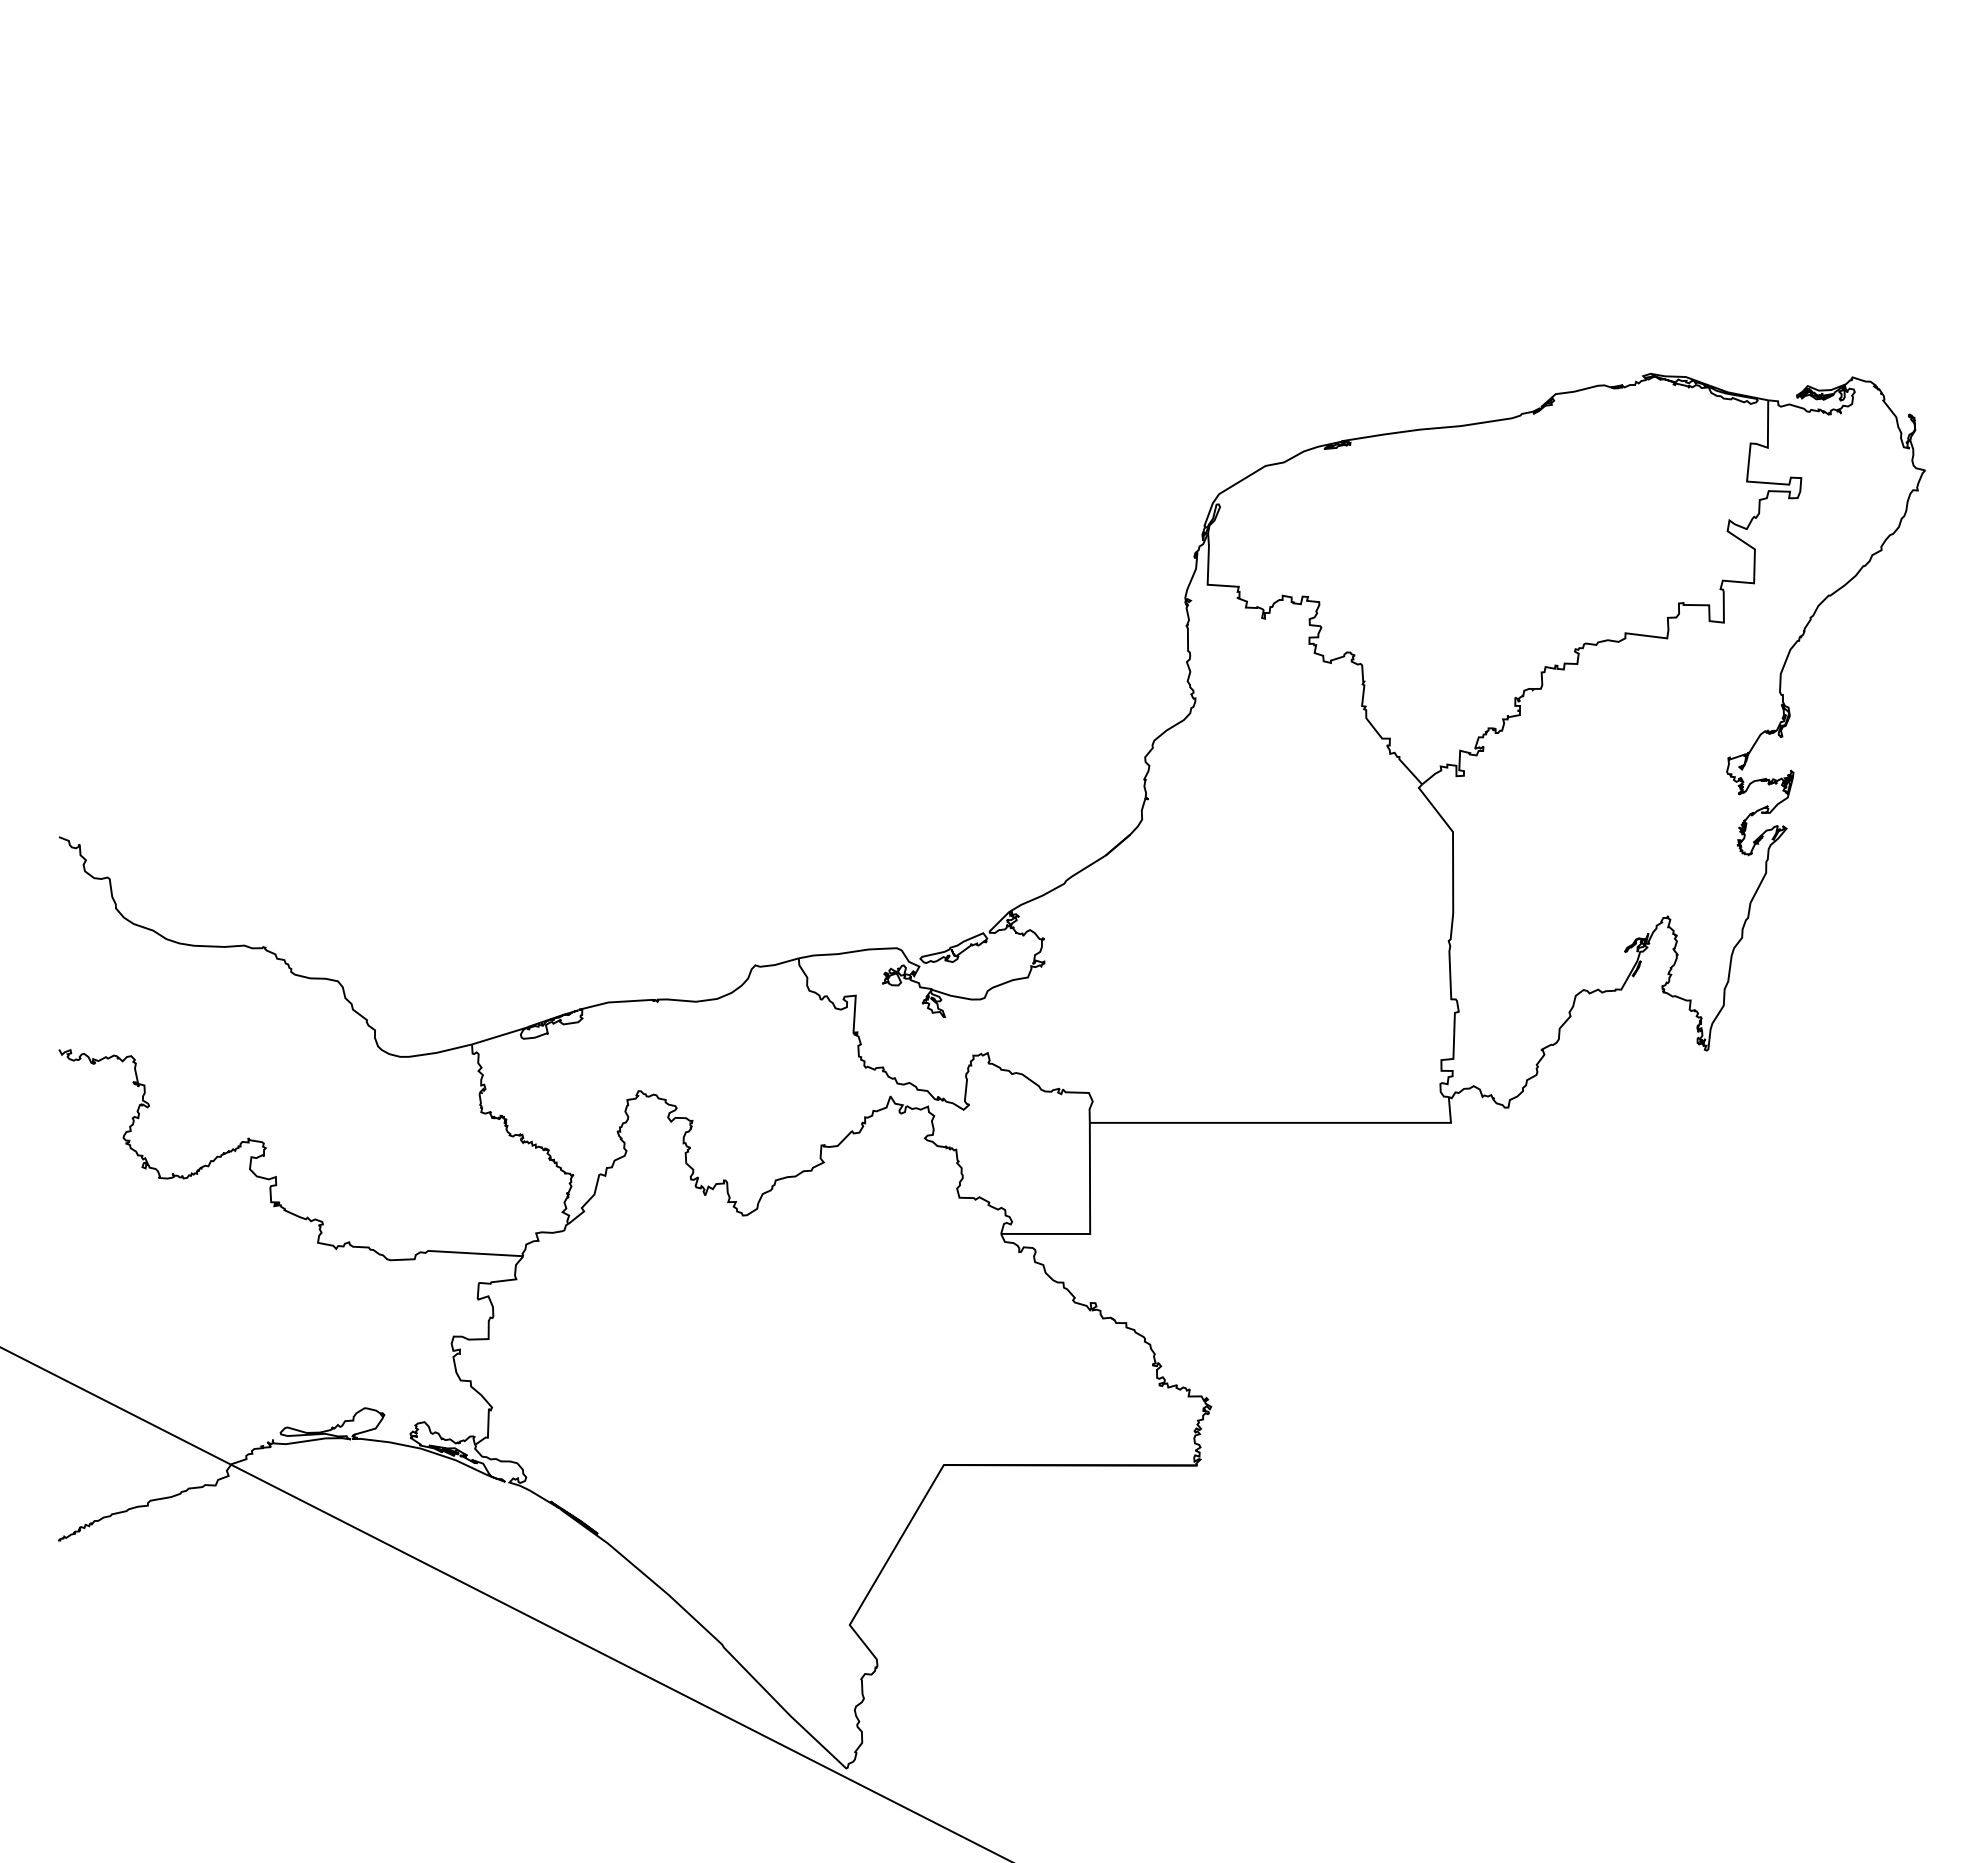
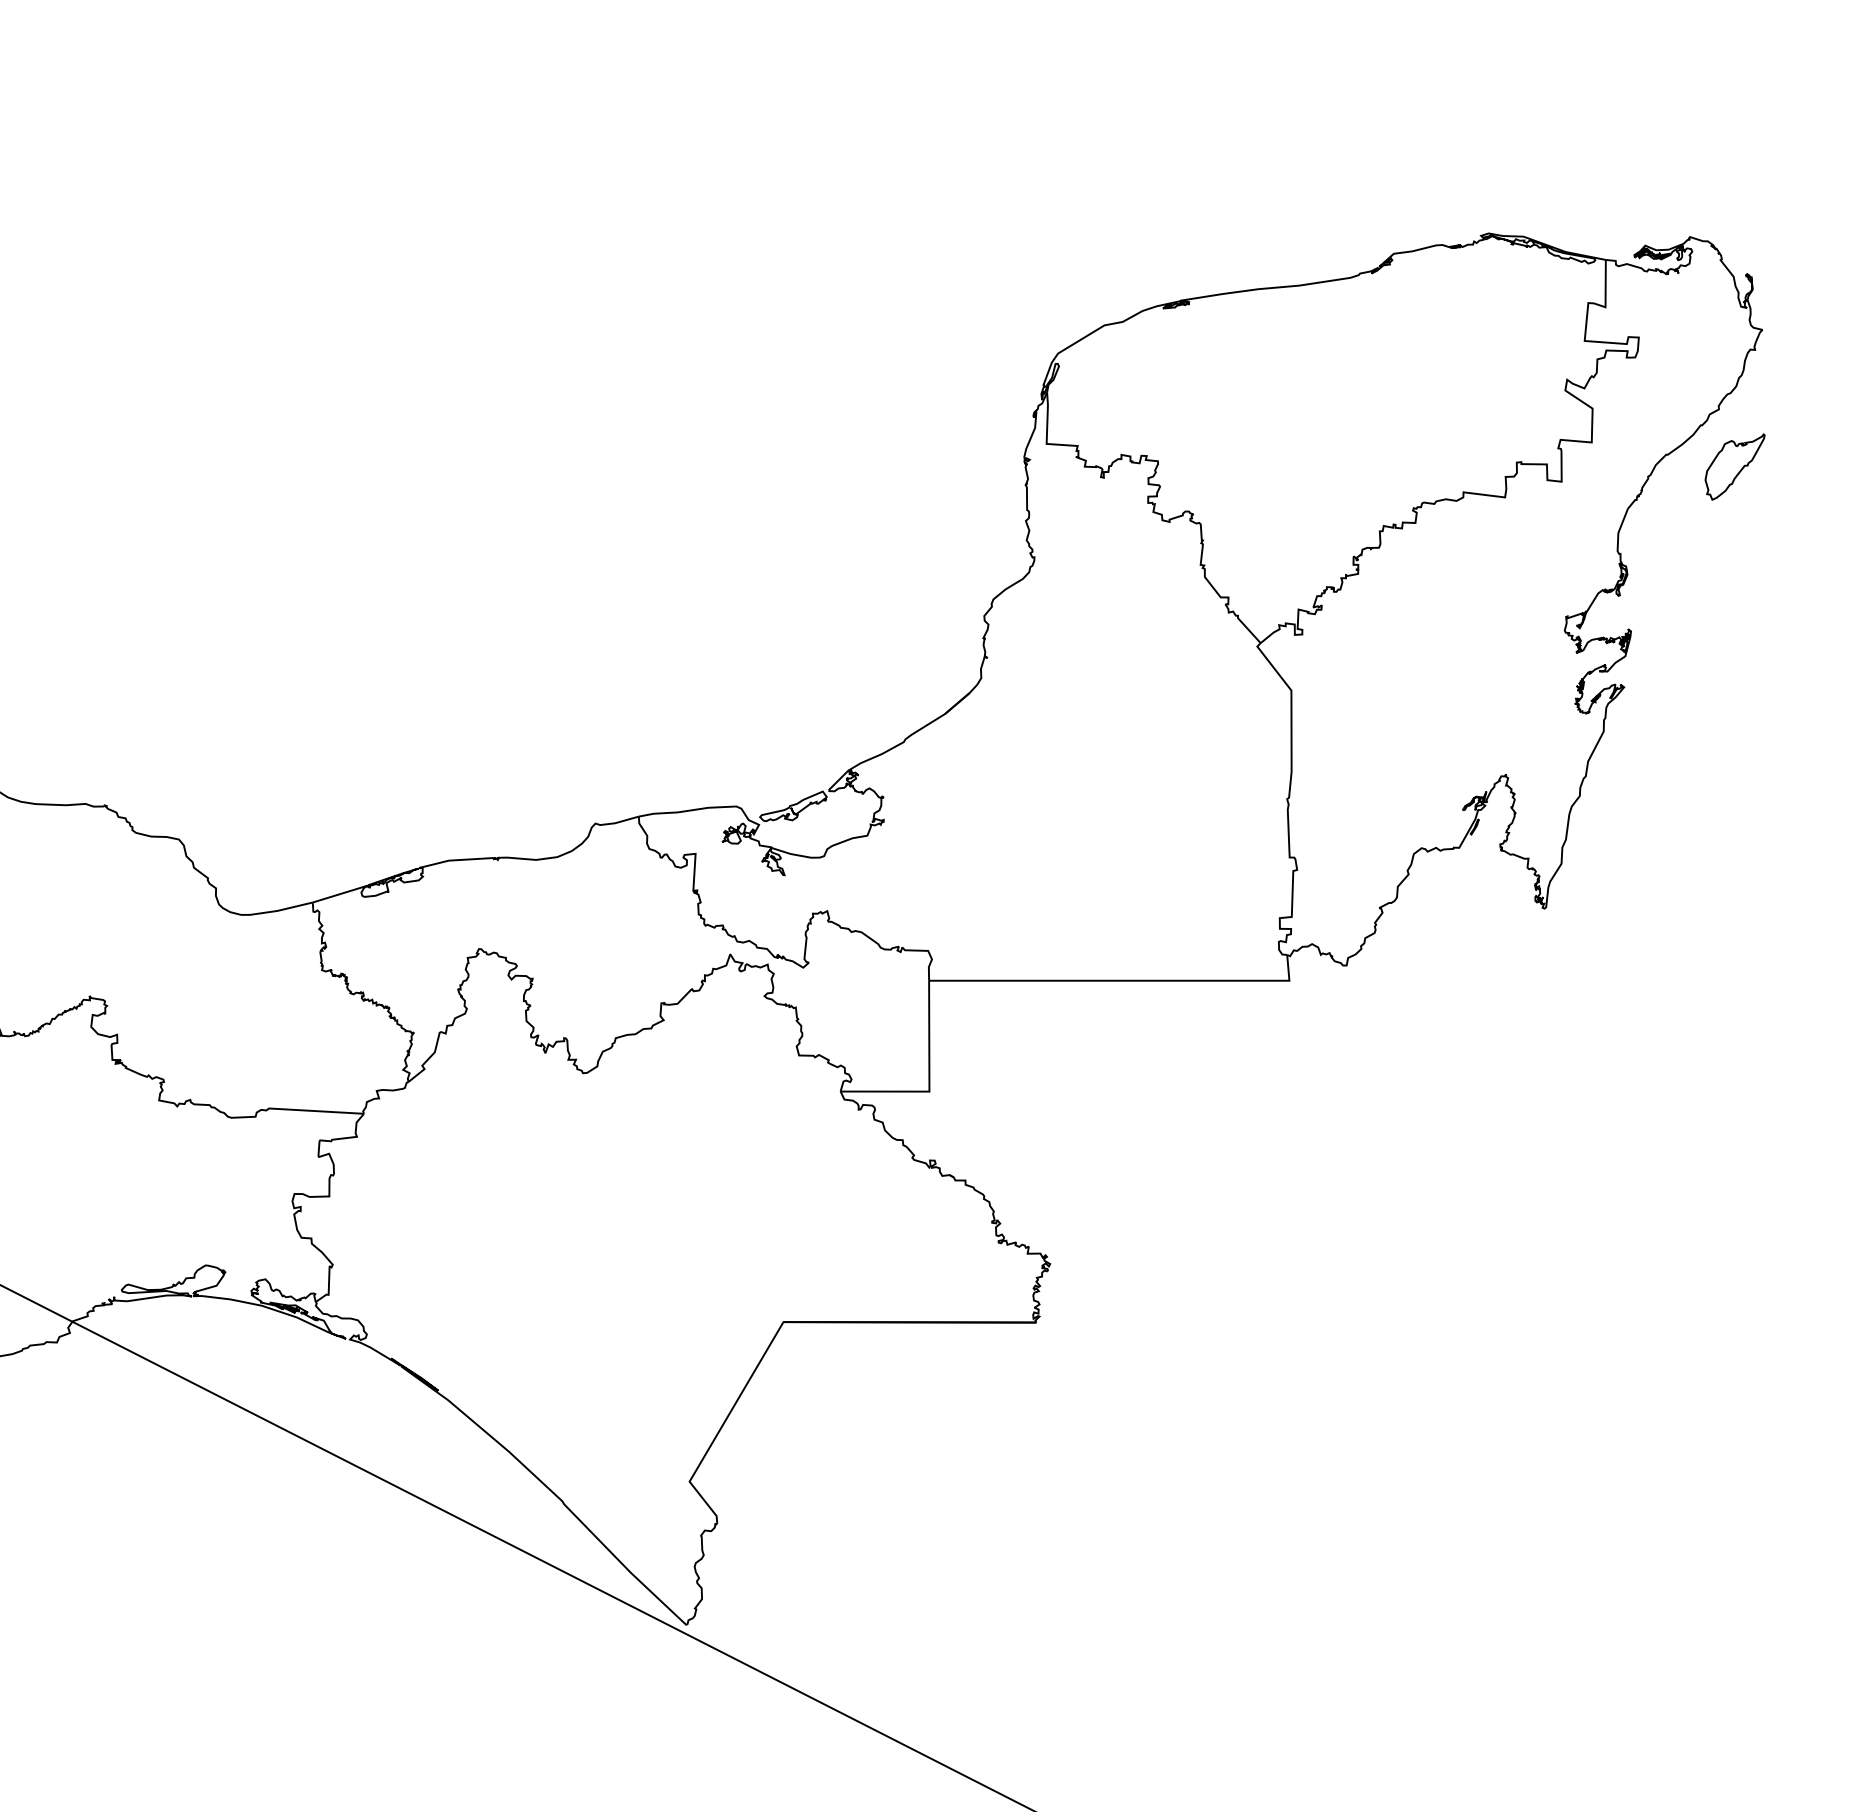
part: (1897, 607) -> (1734, 466), added

